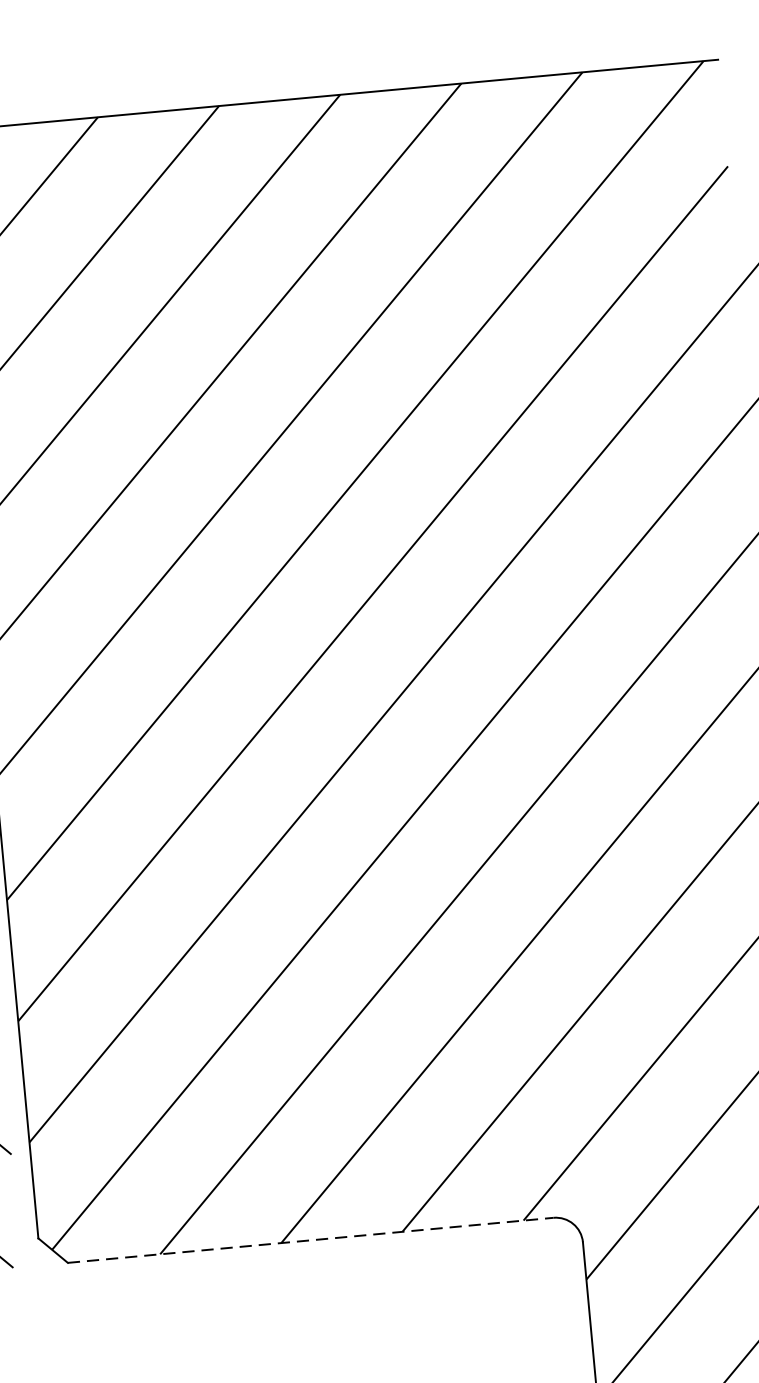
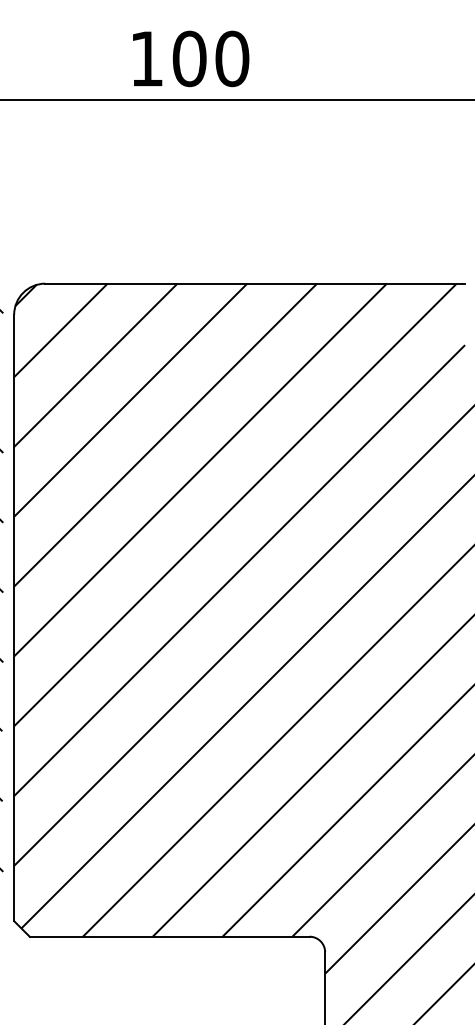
line: (310, 1240) -> (169, 936), dashed -> solid

